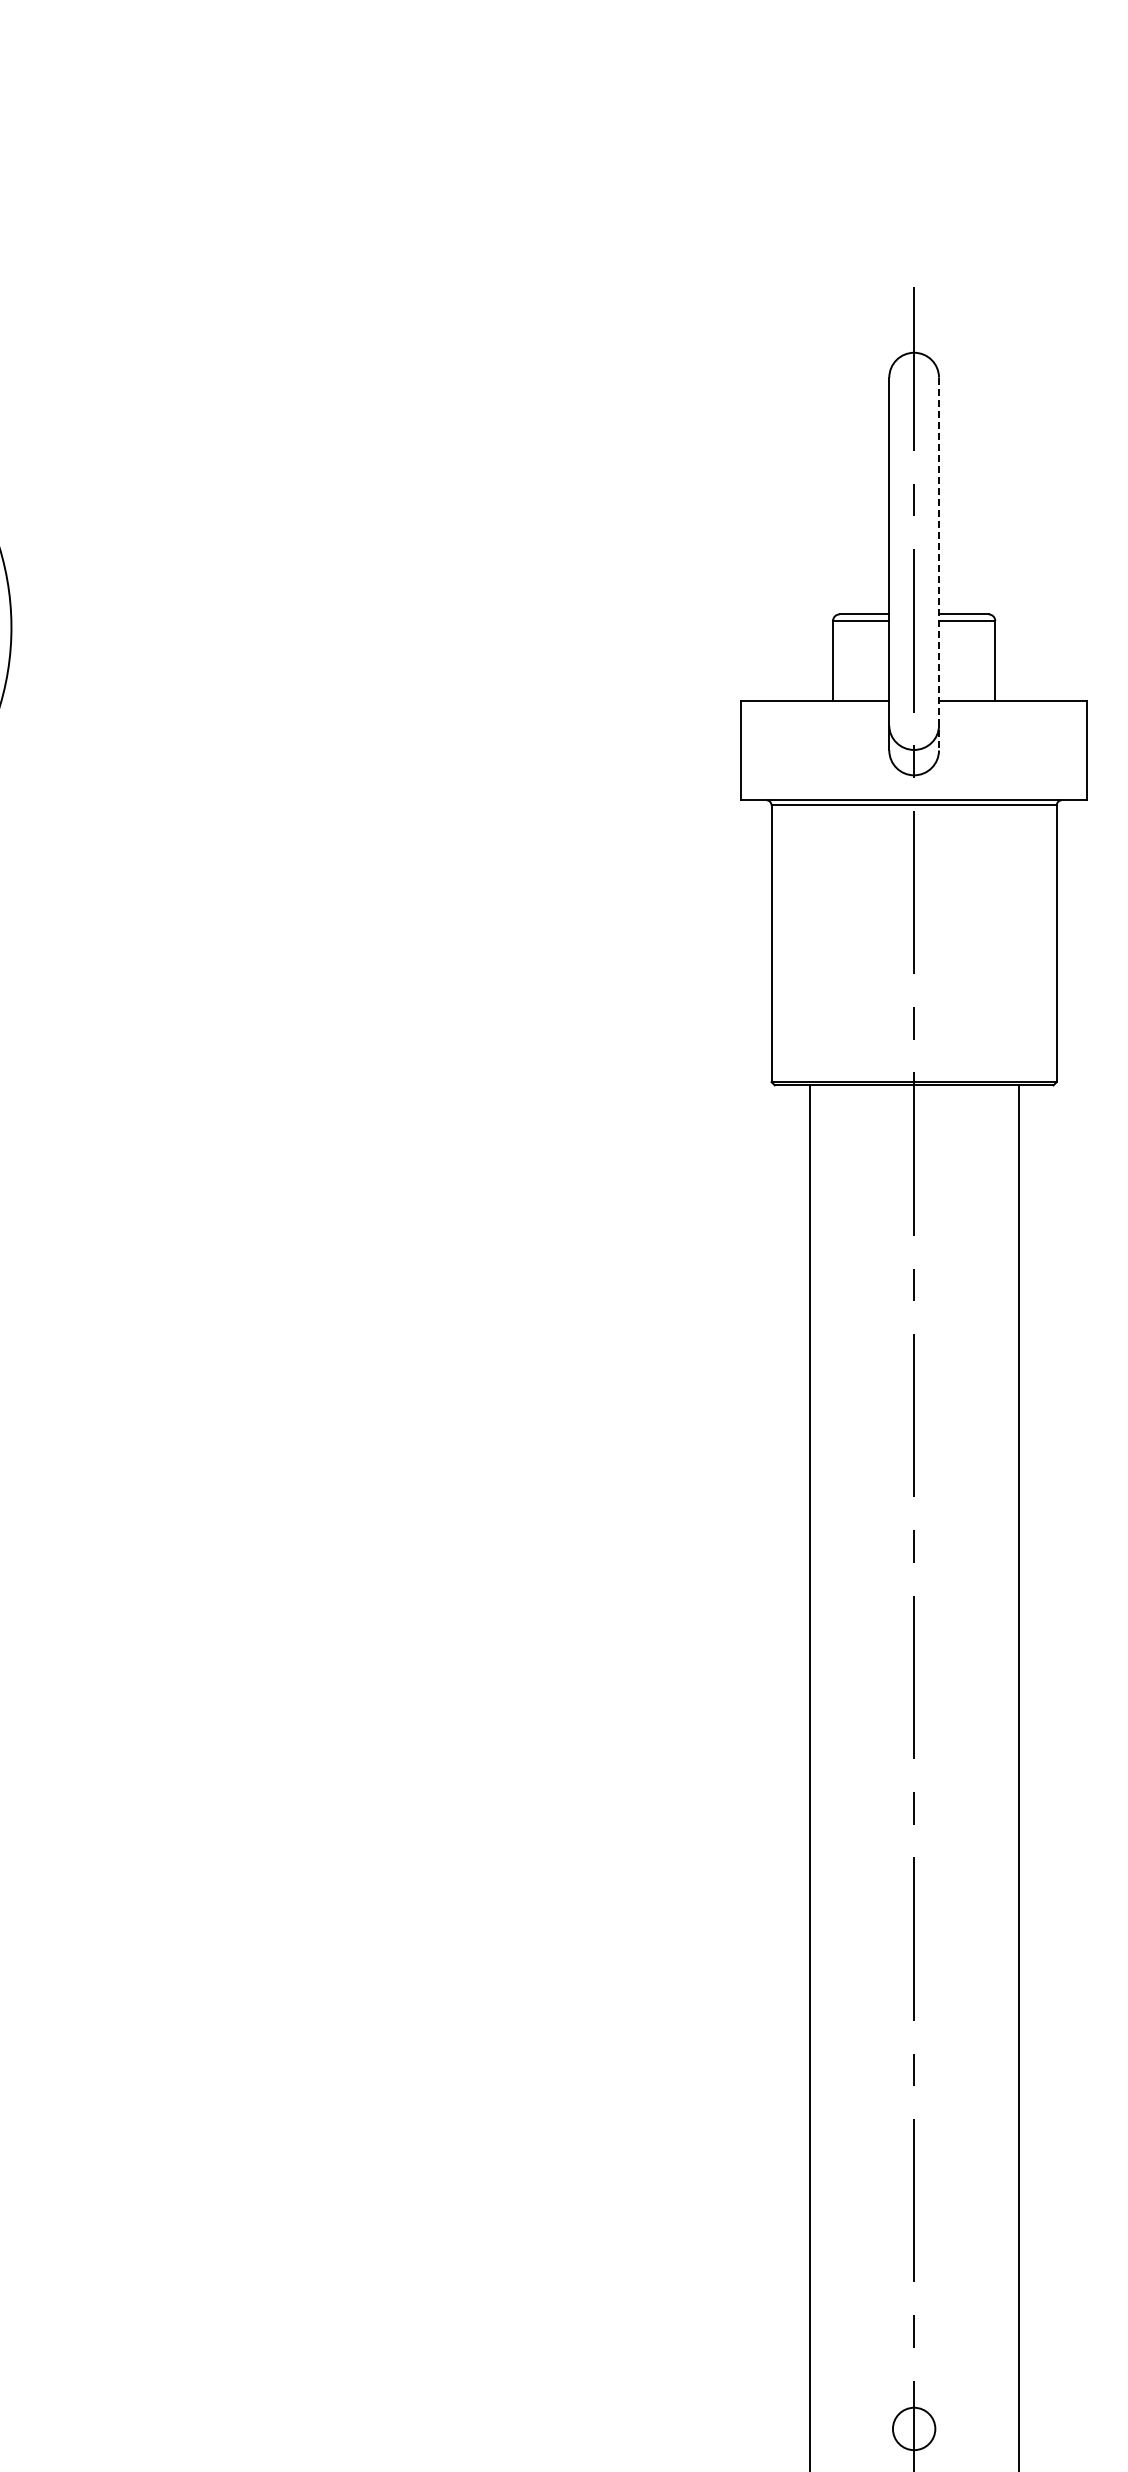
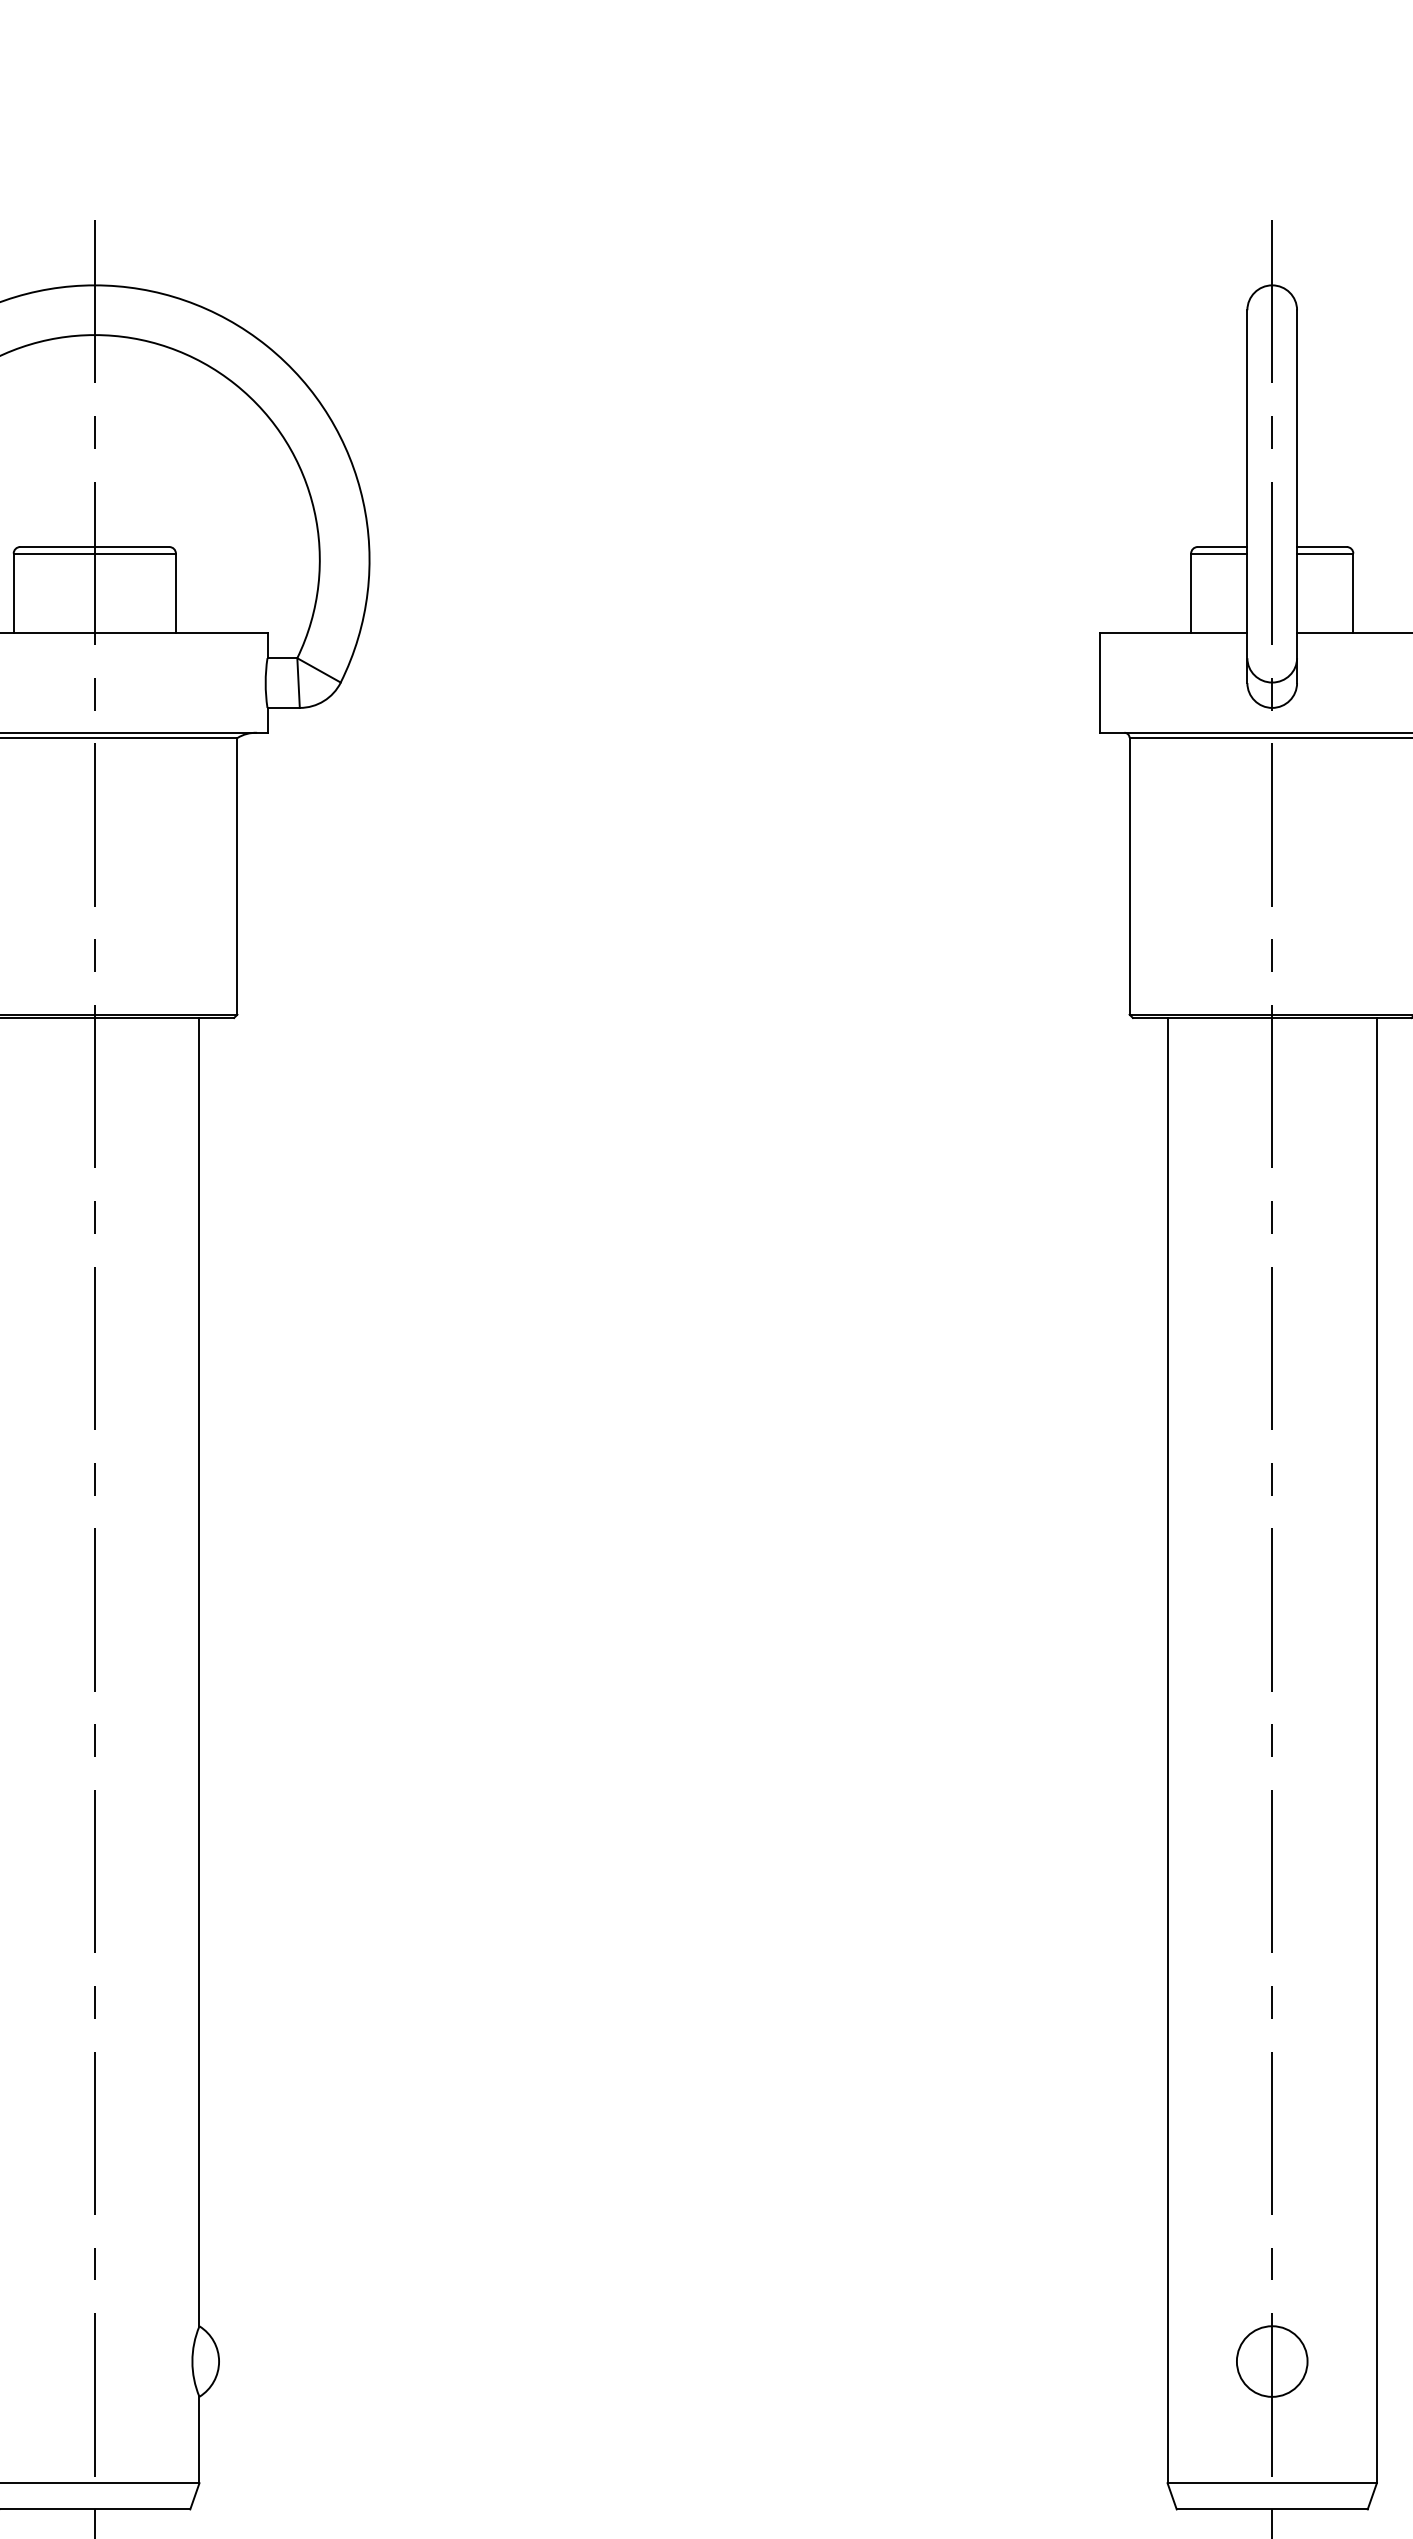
line: (939, 564) -> (1297, 497), dashed -> solid
circle: (913, 2428) -> (1271, 2361), size x1.67

